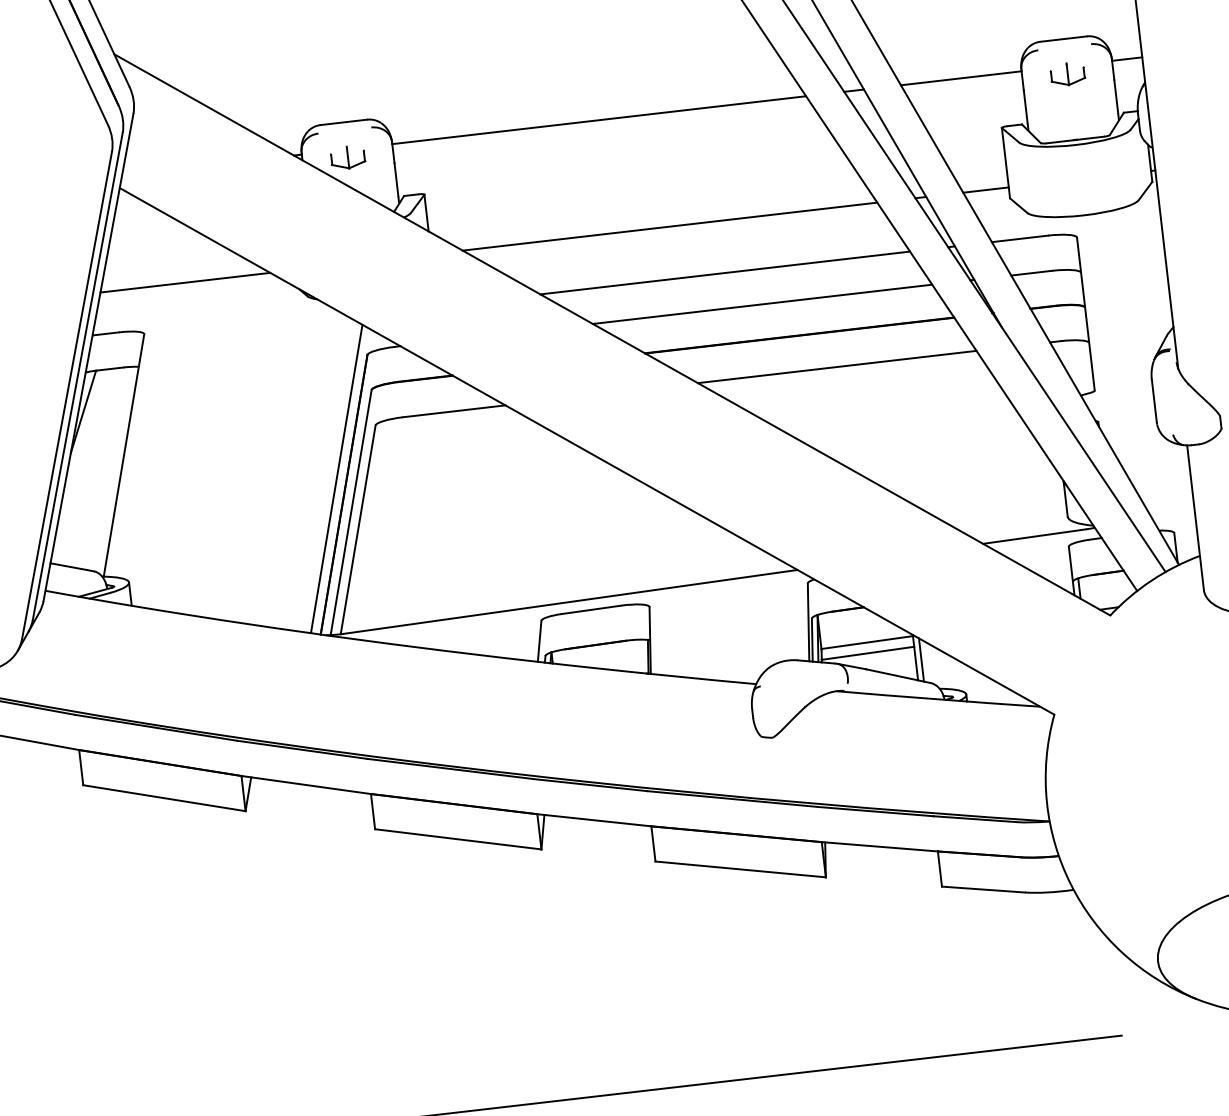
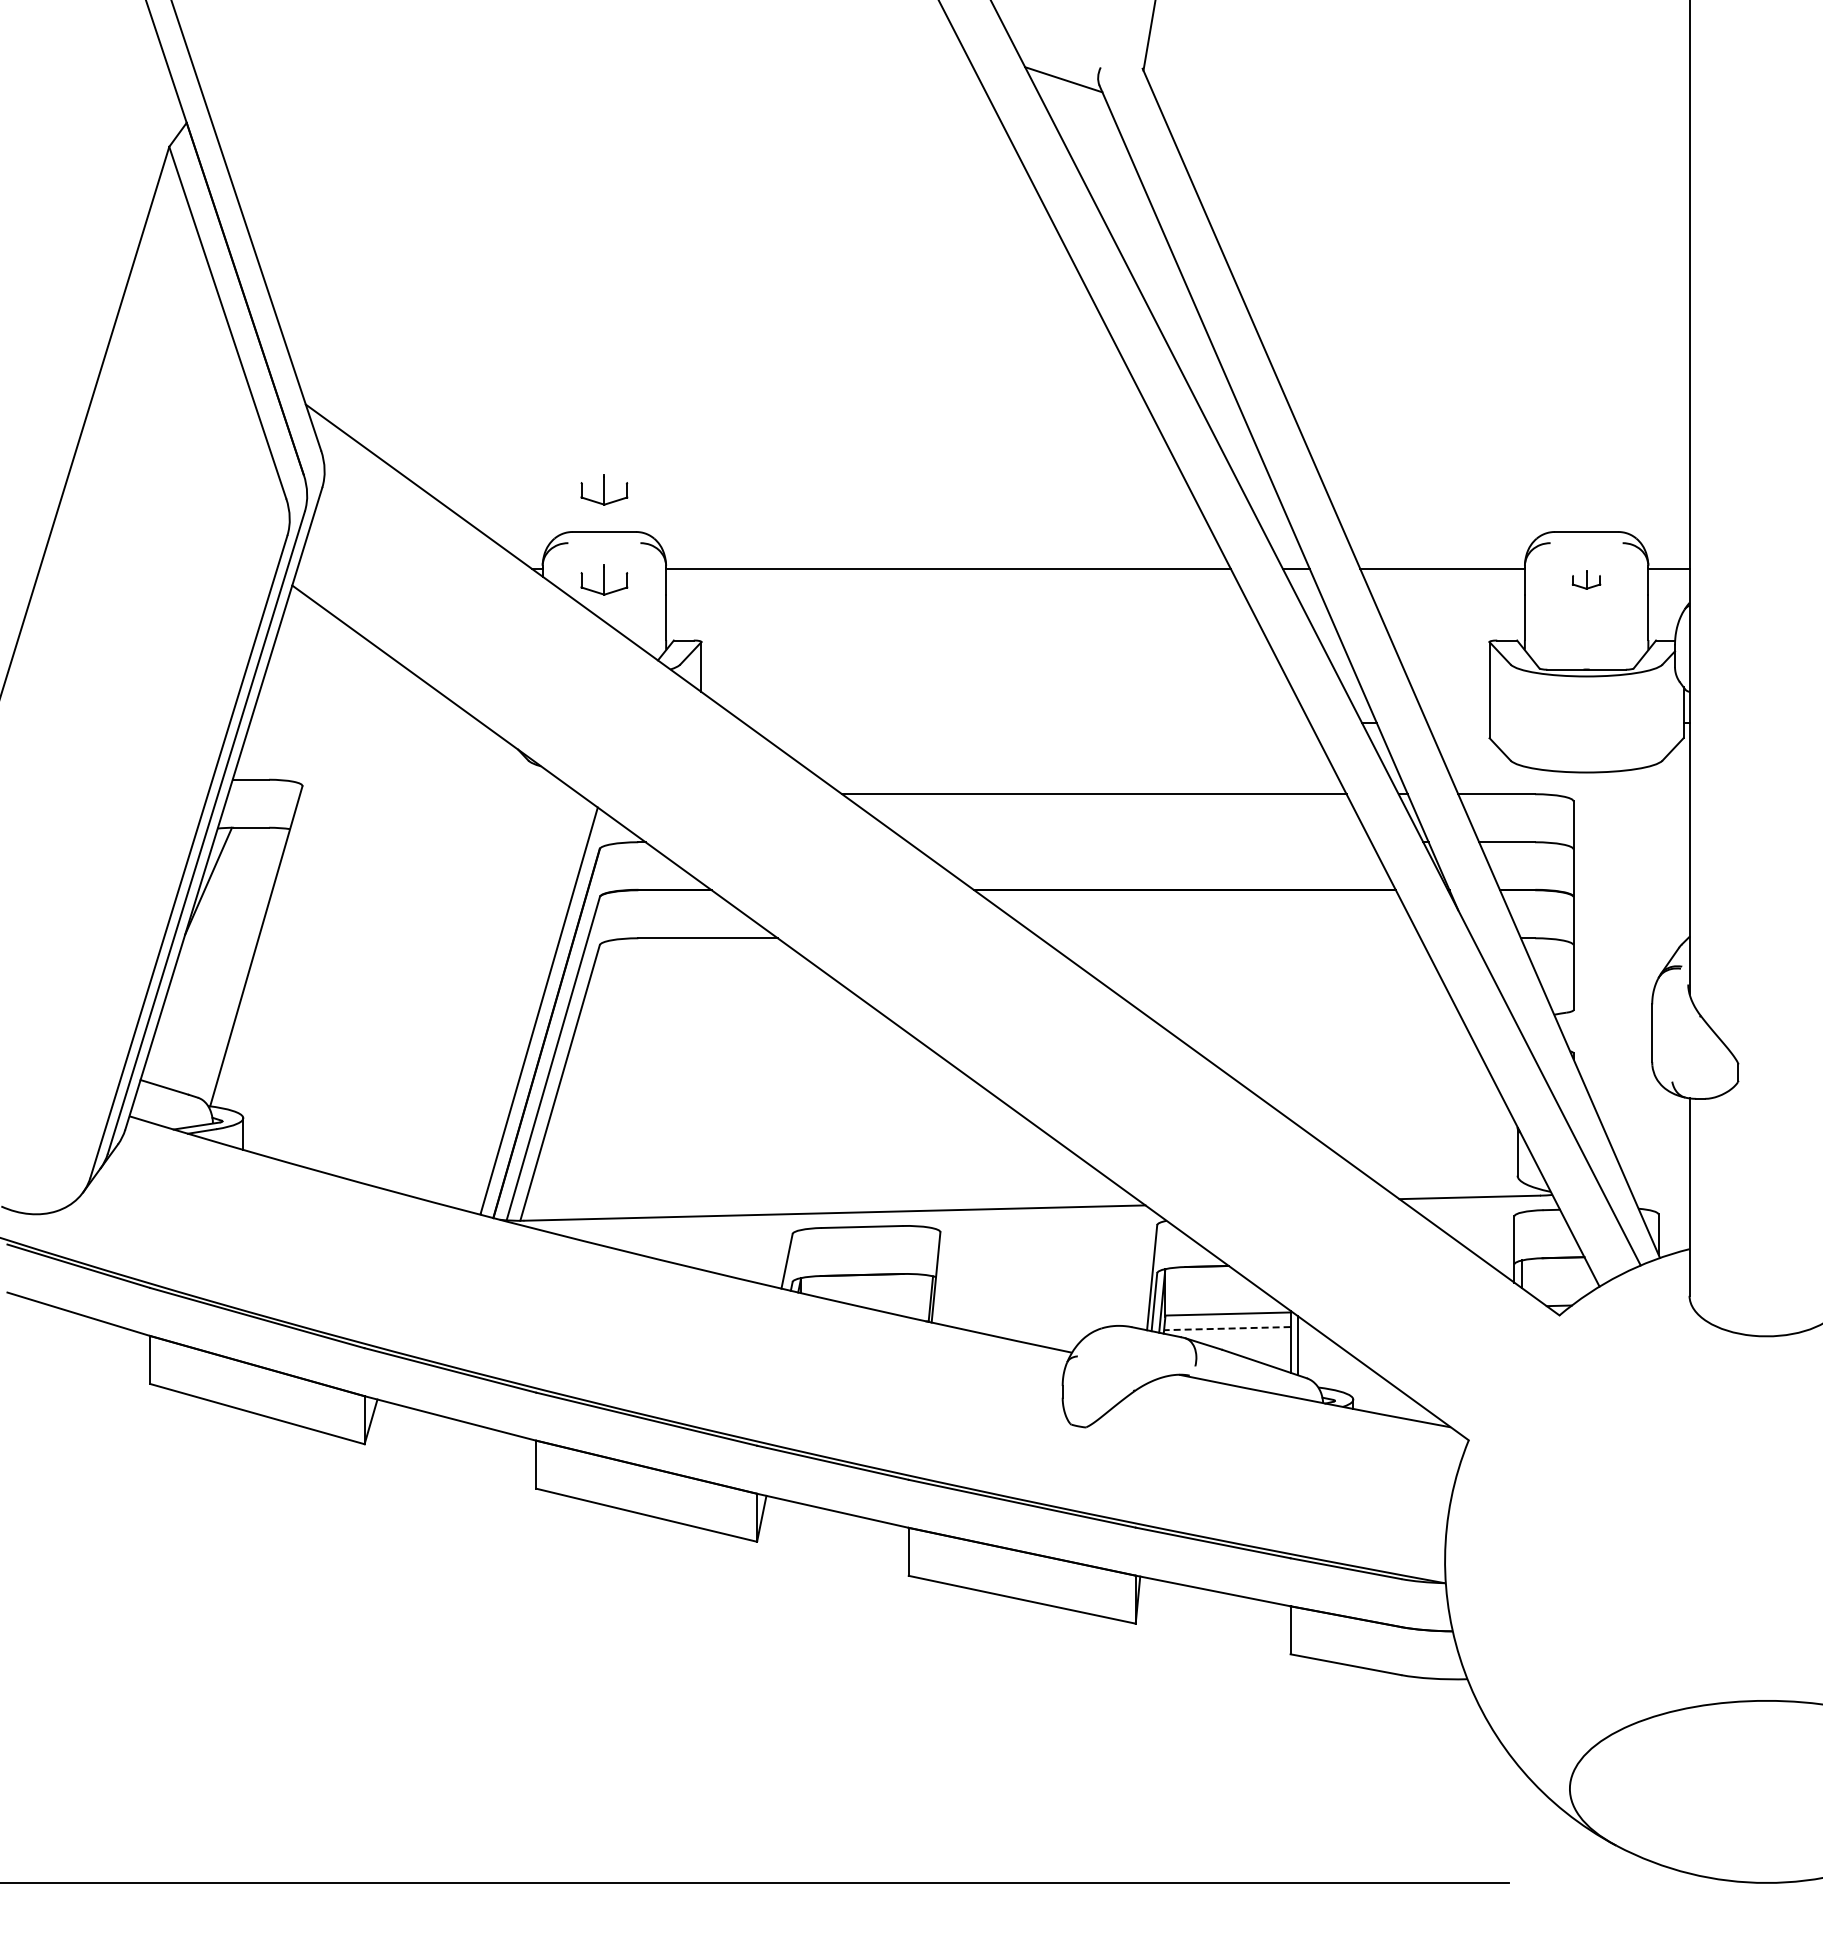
part: (1067, 73) -> (1586, 579), size x0.6
part: (340, 91) -> (604, 489), added
line: (986, 190) -> (1458, 723), removed
line: (670, 226) -> (1027, 723), removed
line: (185, 282) -> (365, 723), removed
line: (762, 304) -> (1139, 842), removed
line: (837, 367) -> (1230, 938), removed
line: (867, 653) -> (1226, 1328), solid -> dashed

